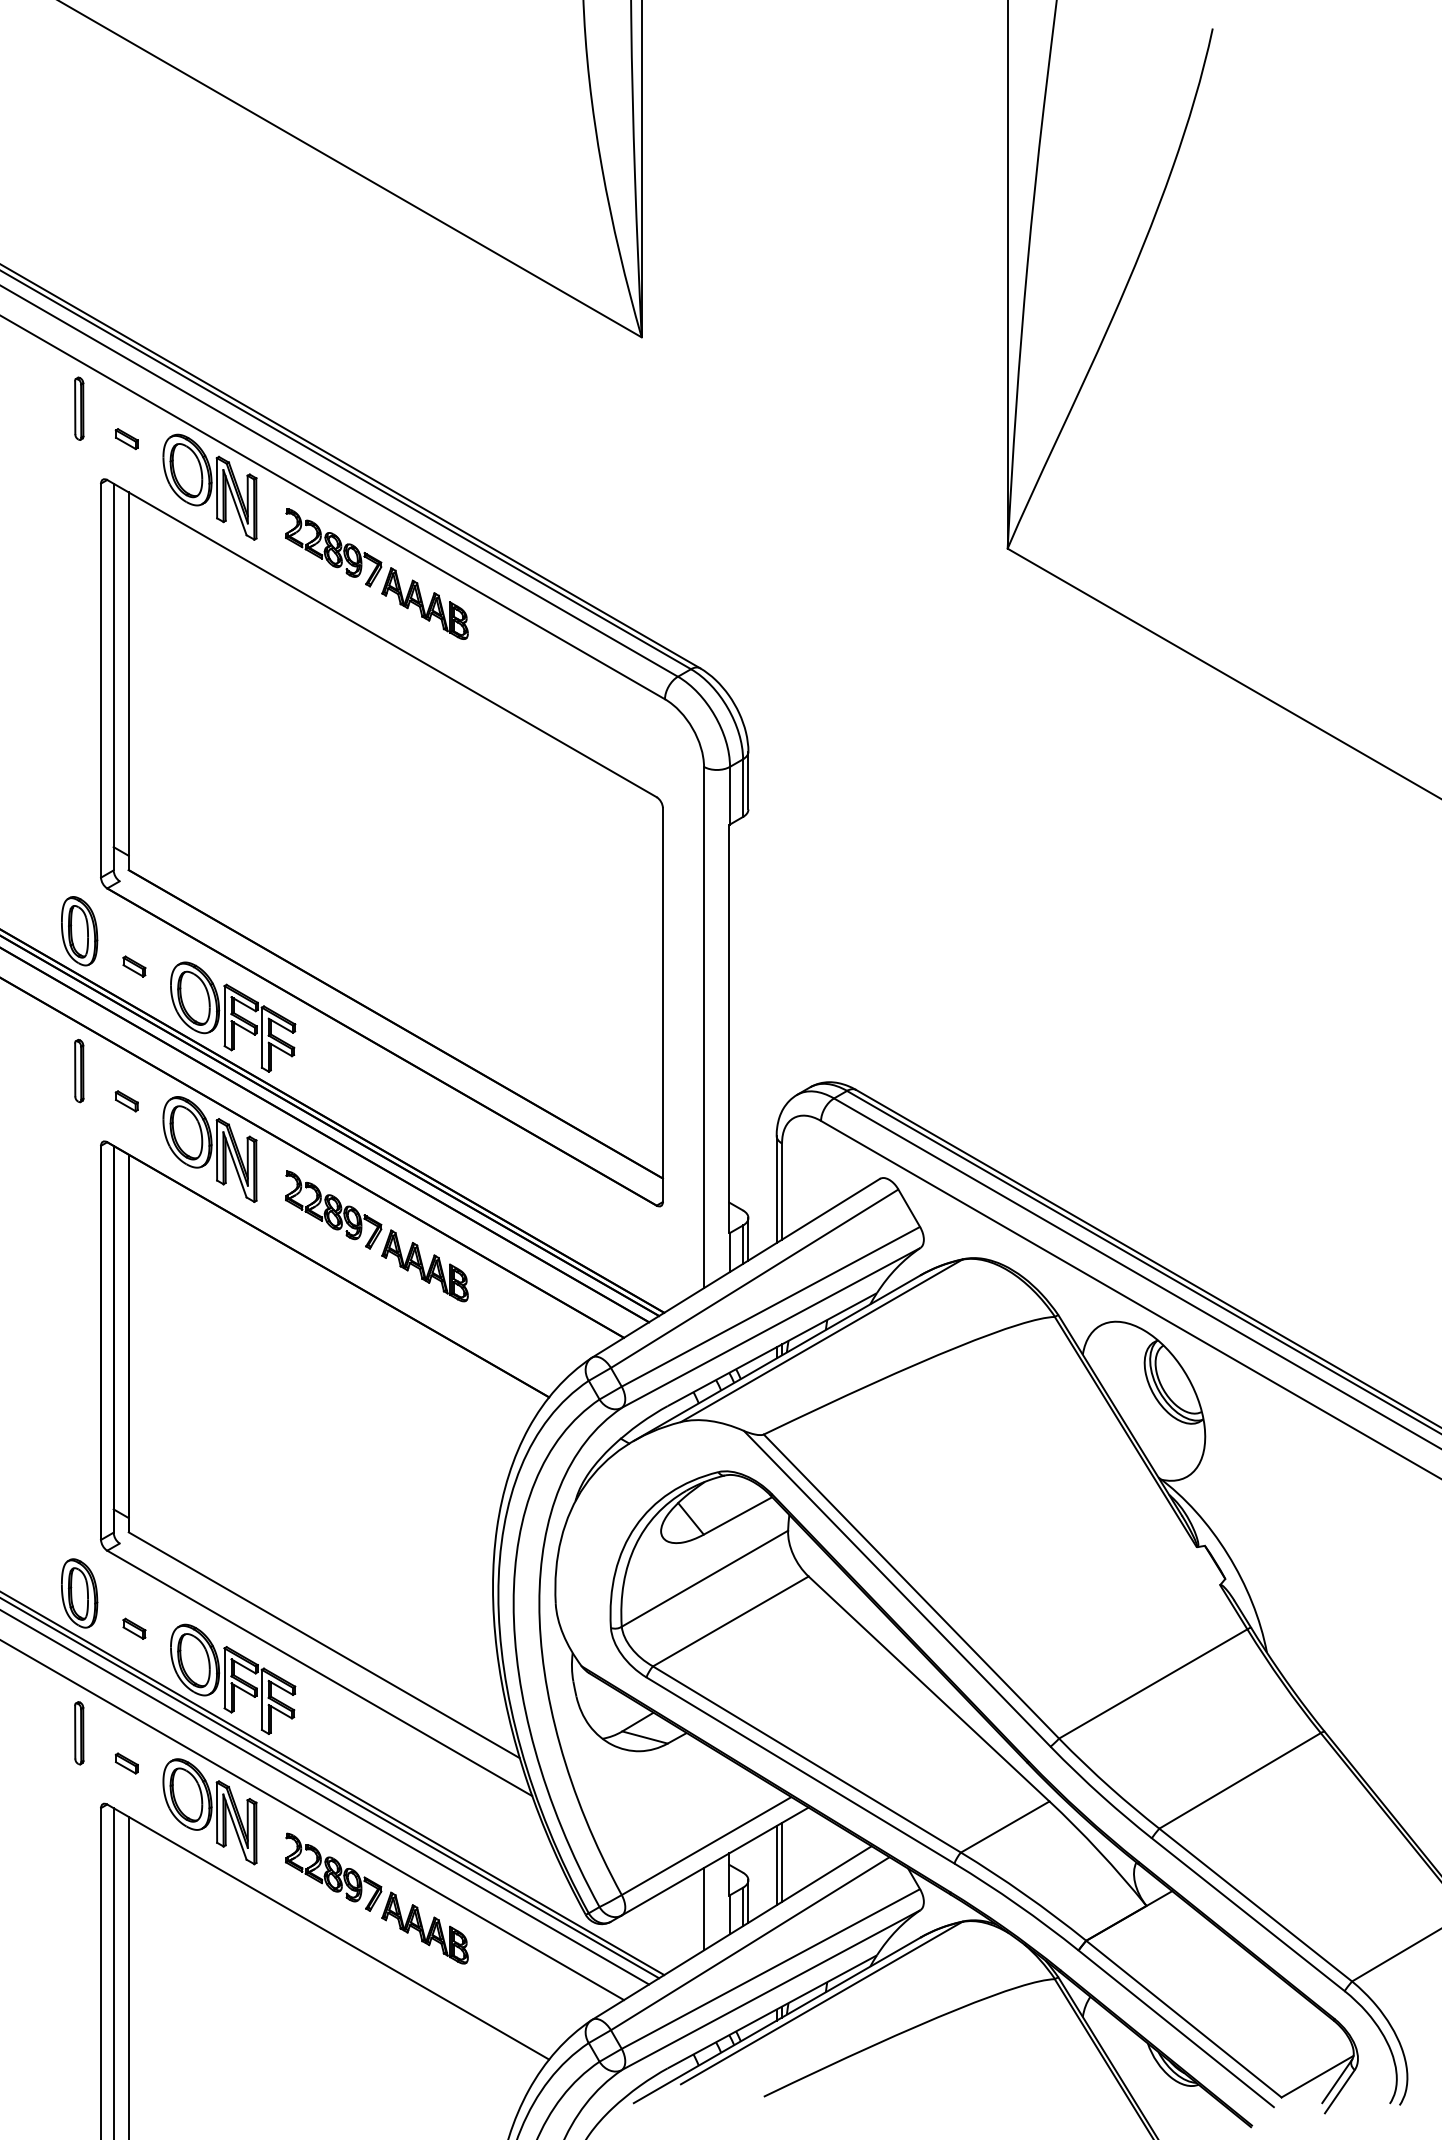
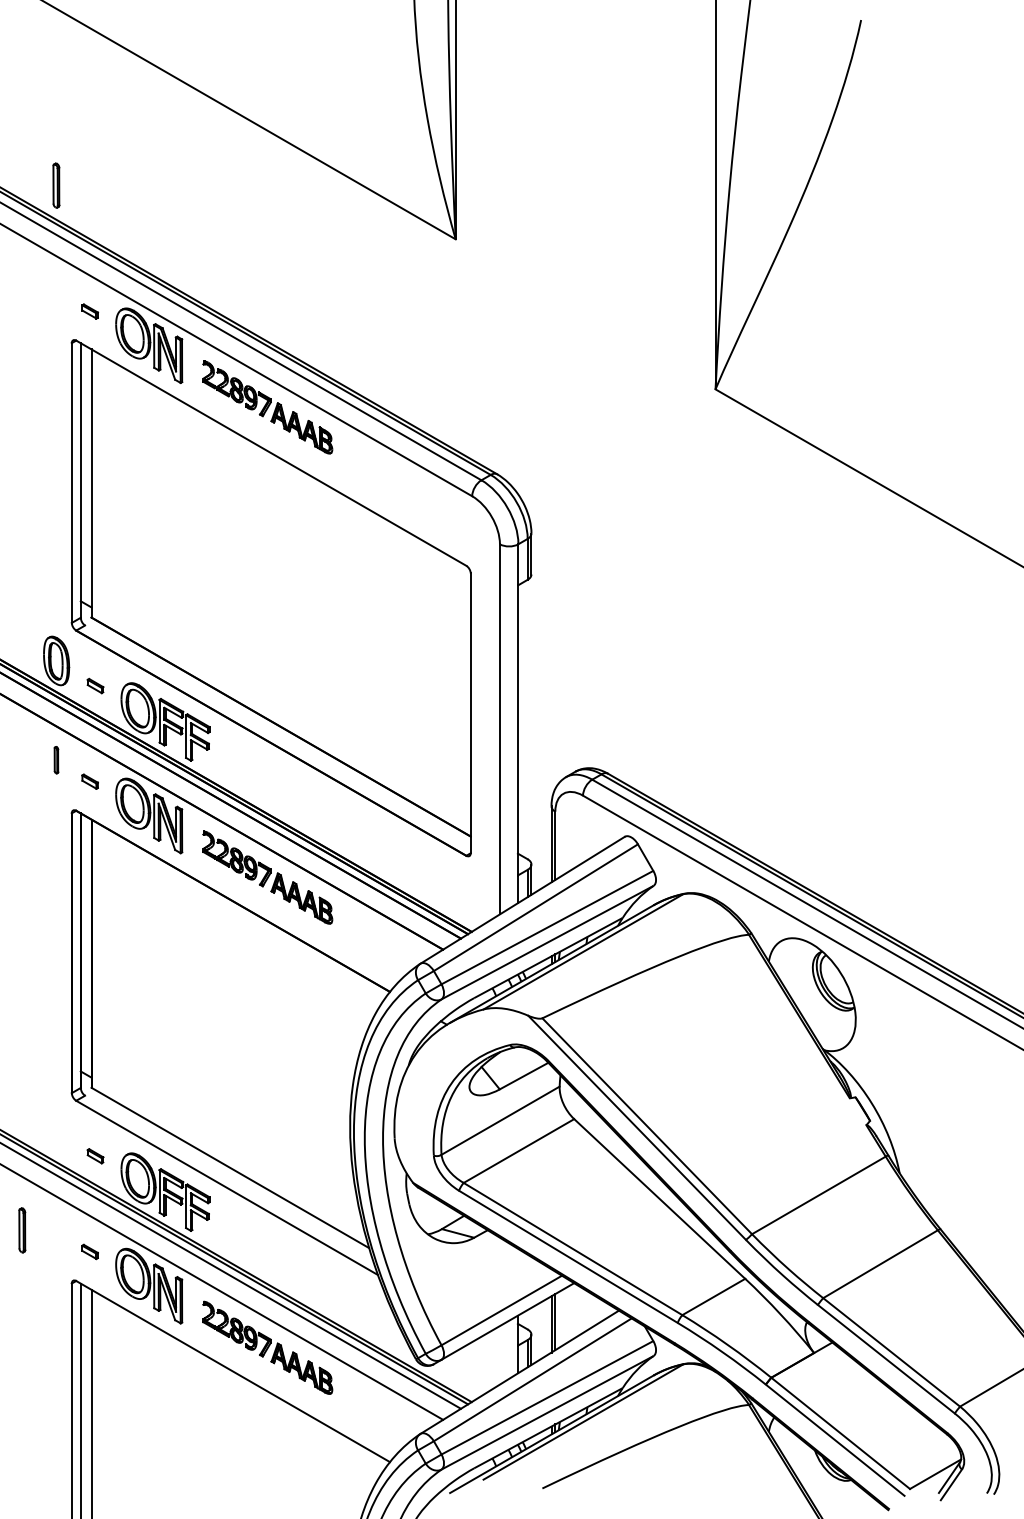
part: (79, 408) -> (56, 185), moved
part: (79, 1070) -> (56, 759), size x0.6
part: (79, 1593) -> (56, 1131), removed
part: (79, 1733) -> (22, 1230), moved
line: (704, 1908) -> (500, 1354), removed

